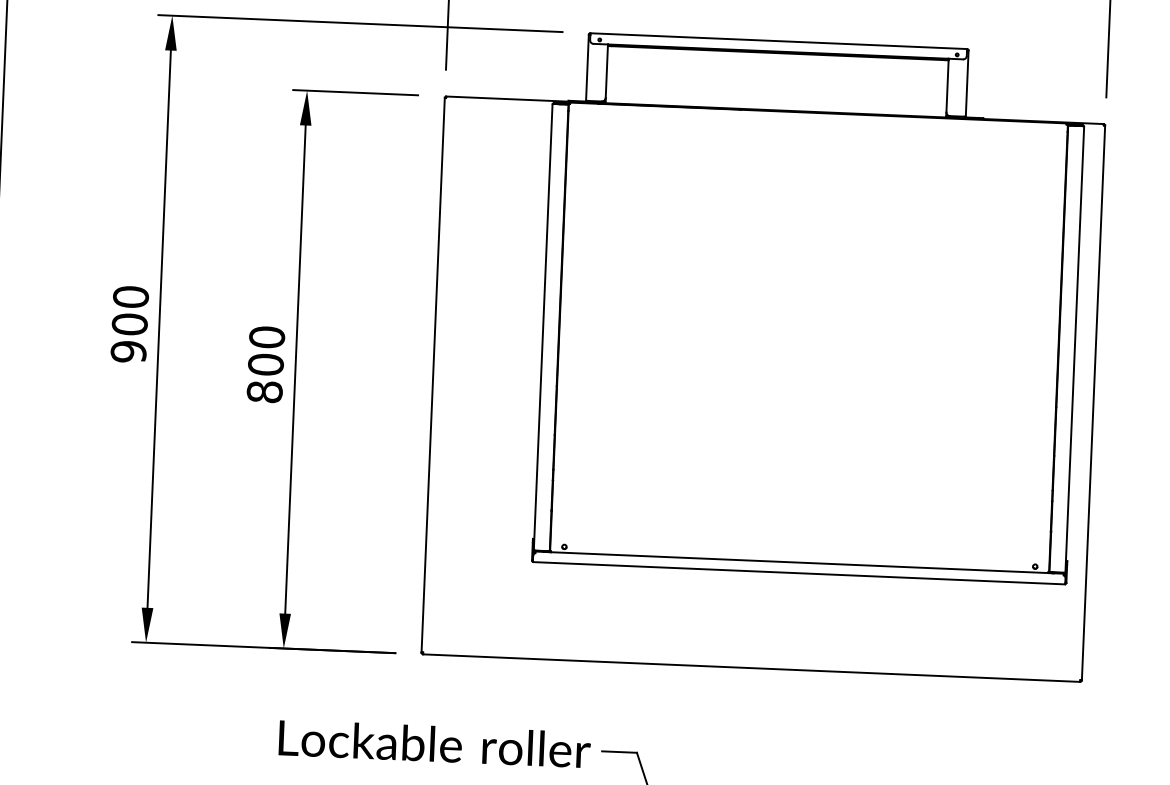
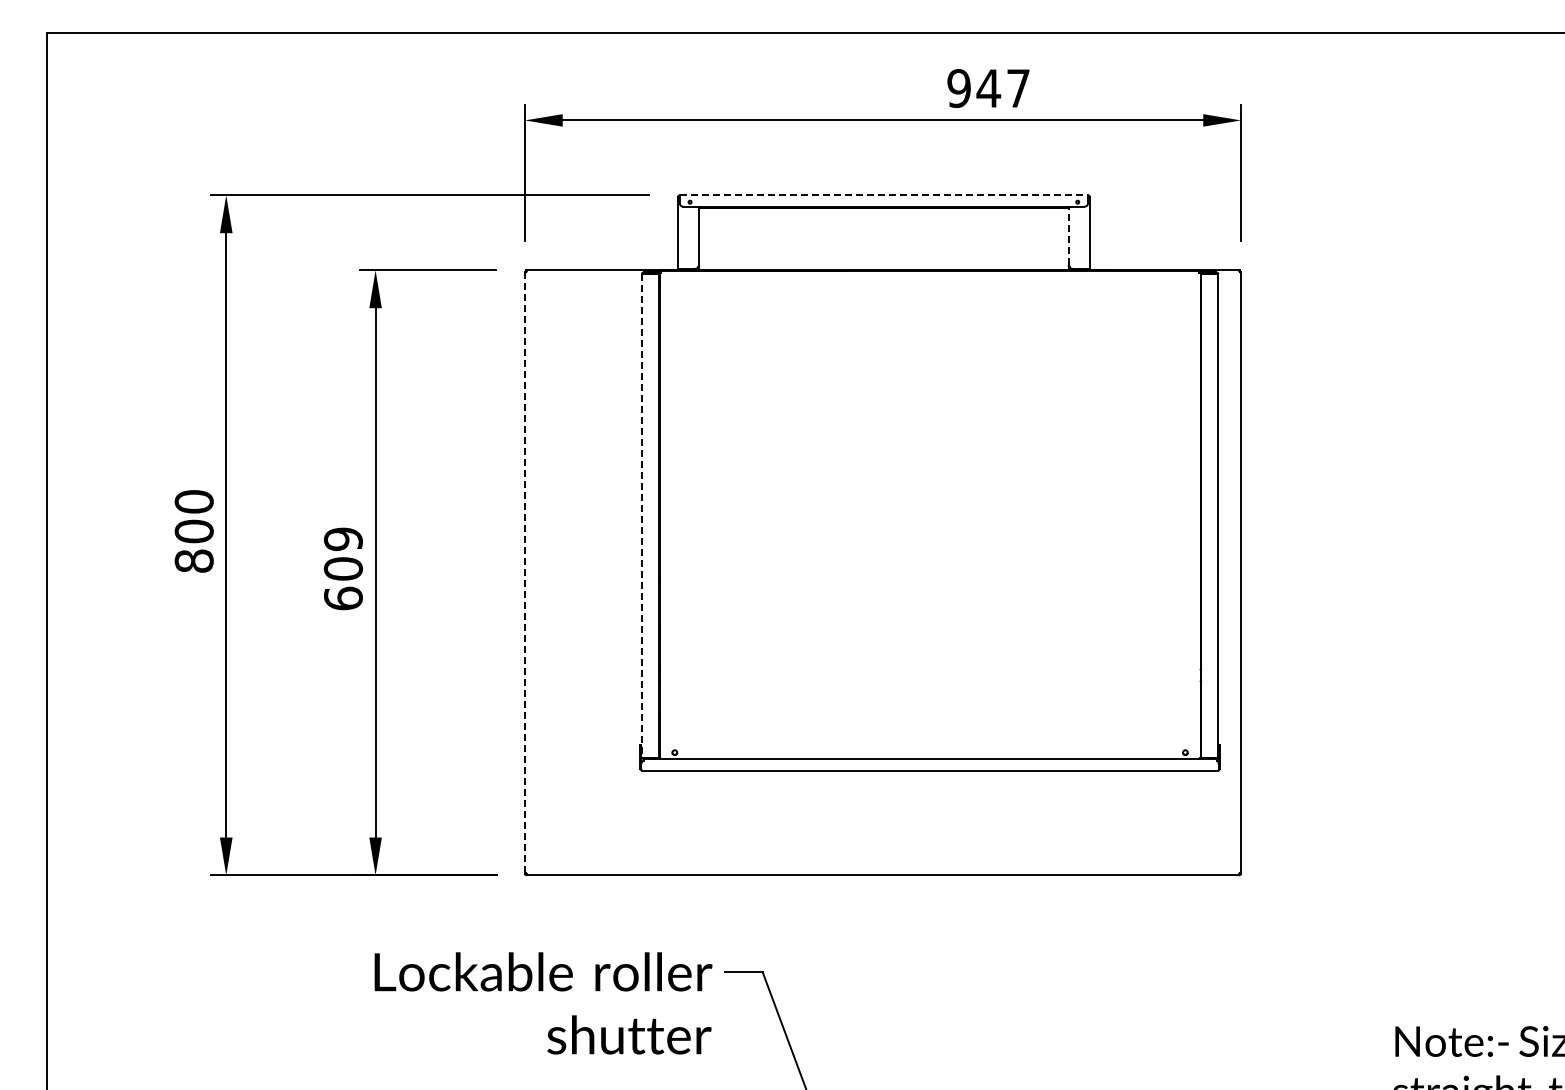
line: (779, 41) -> (884, 195), solid -> dashed
line: (947, 85) -> (1068, 235), solid -> dashed
line: (542, 326) -> (641, 515), solid -> dashed
text: (128, 351) -> (193, 560), 900 -> 800
text: (265, 364) -> (342, 568), 800 -> 609
line: (432, 374) -> (524, 572), solid -> dashed

